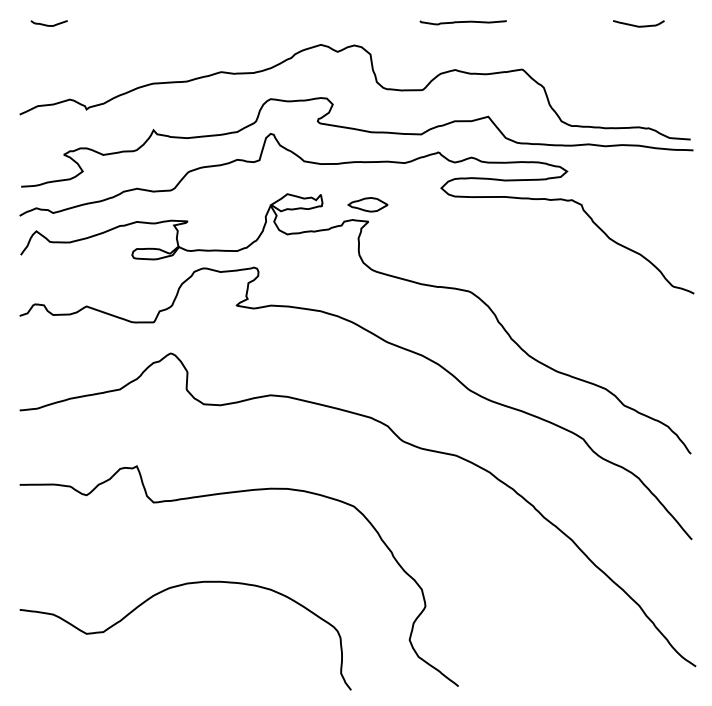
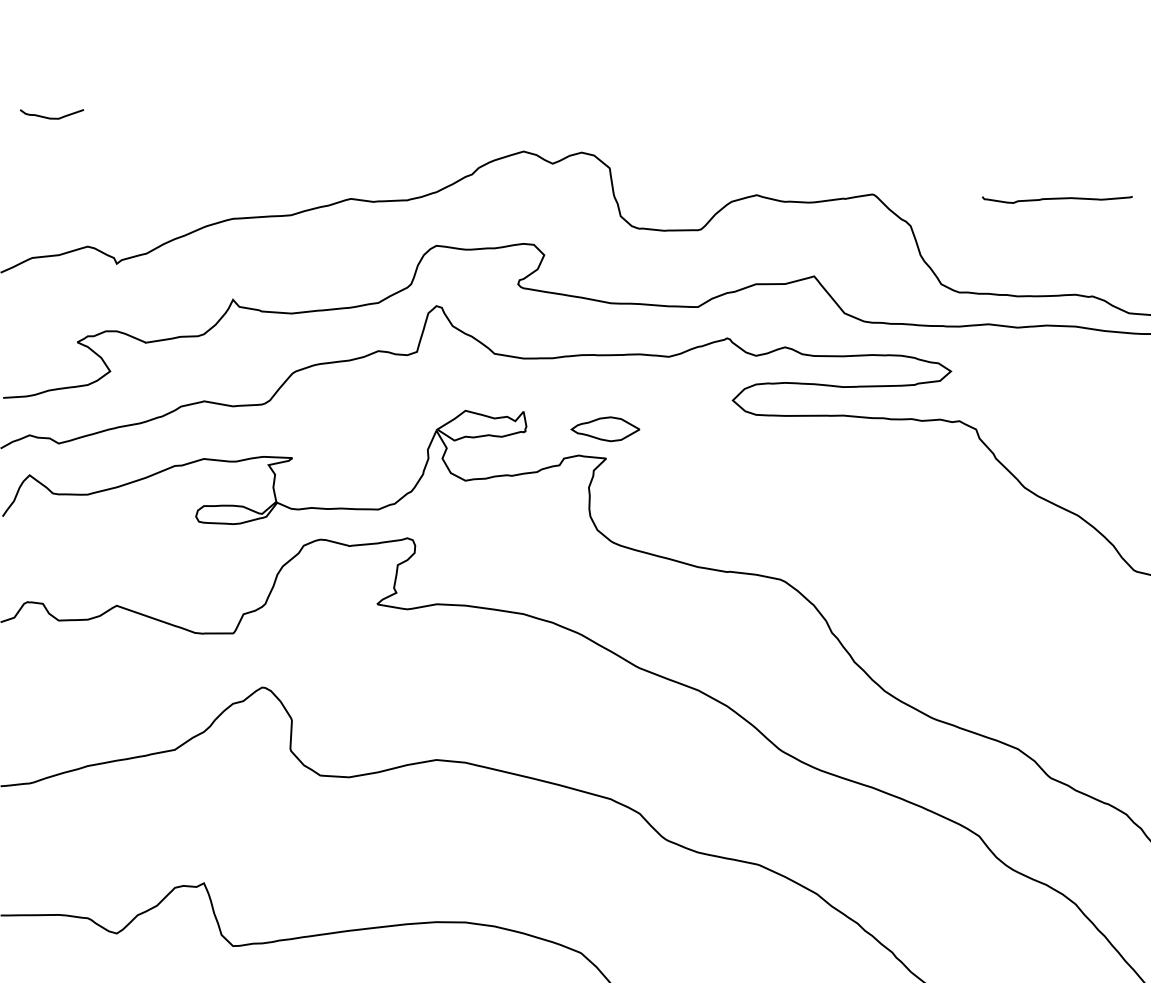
curve: (462, 22) -> (1055, 199), moved
curve: (638, 25) -> (1074, 117), removed

